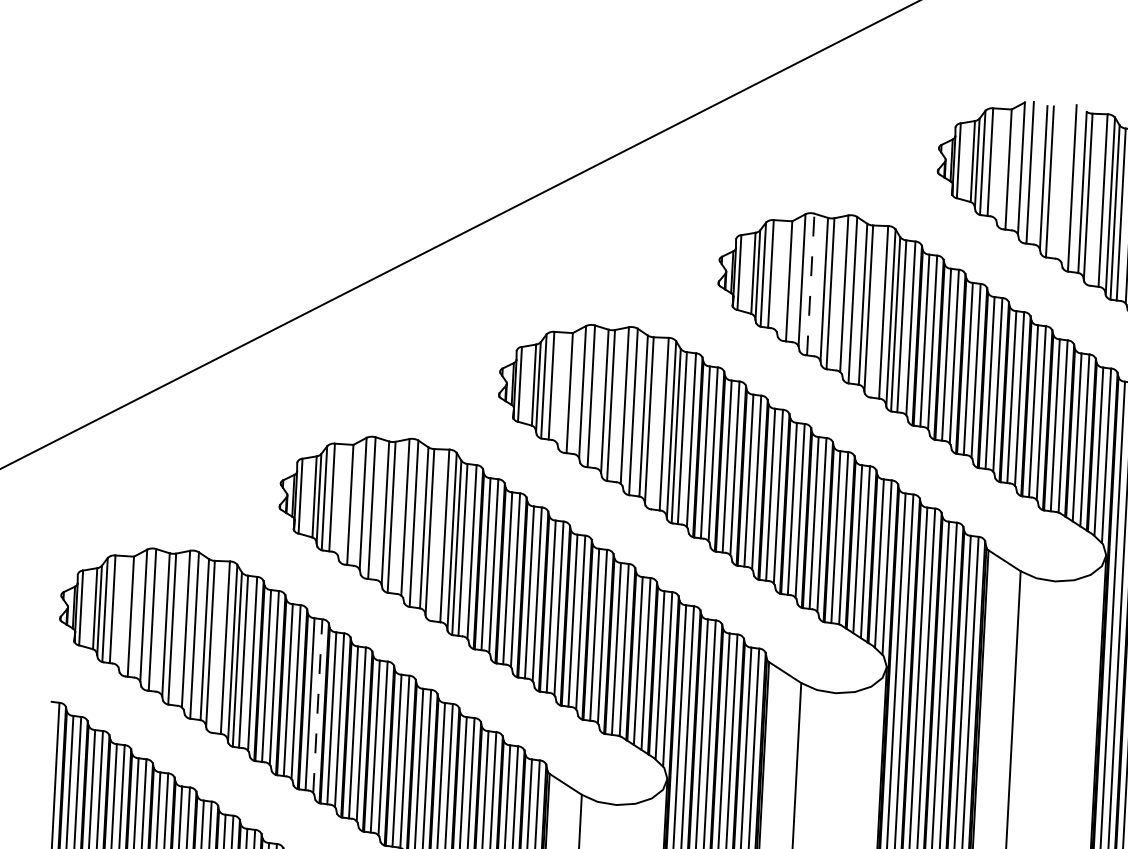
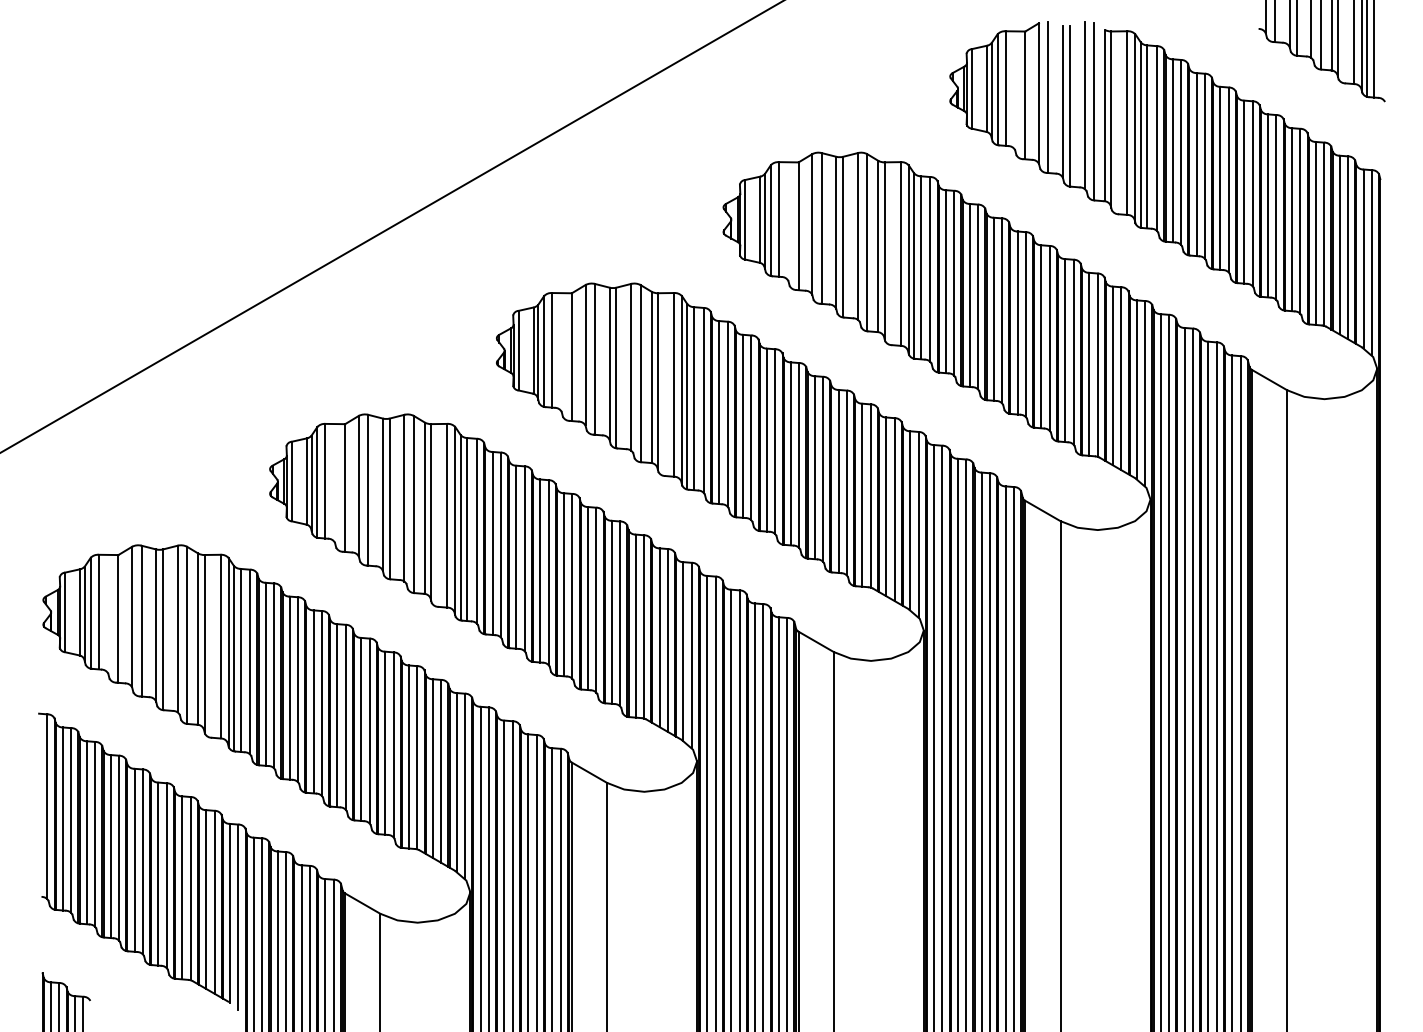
line: (1063, 181) -> (1084, 105), added
line: (810, 284) -> (821, 228), dashed -> solid
line: (317, 705) -> (321, 702), dashed -> solid

